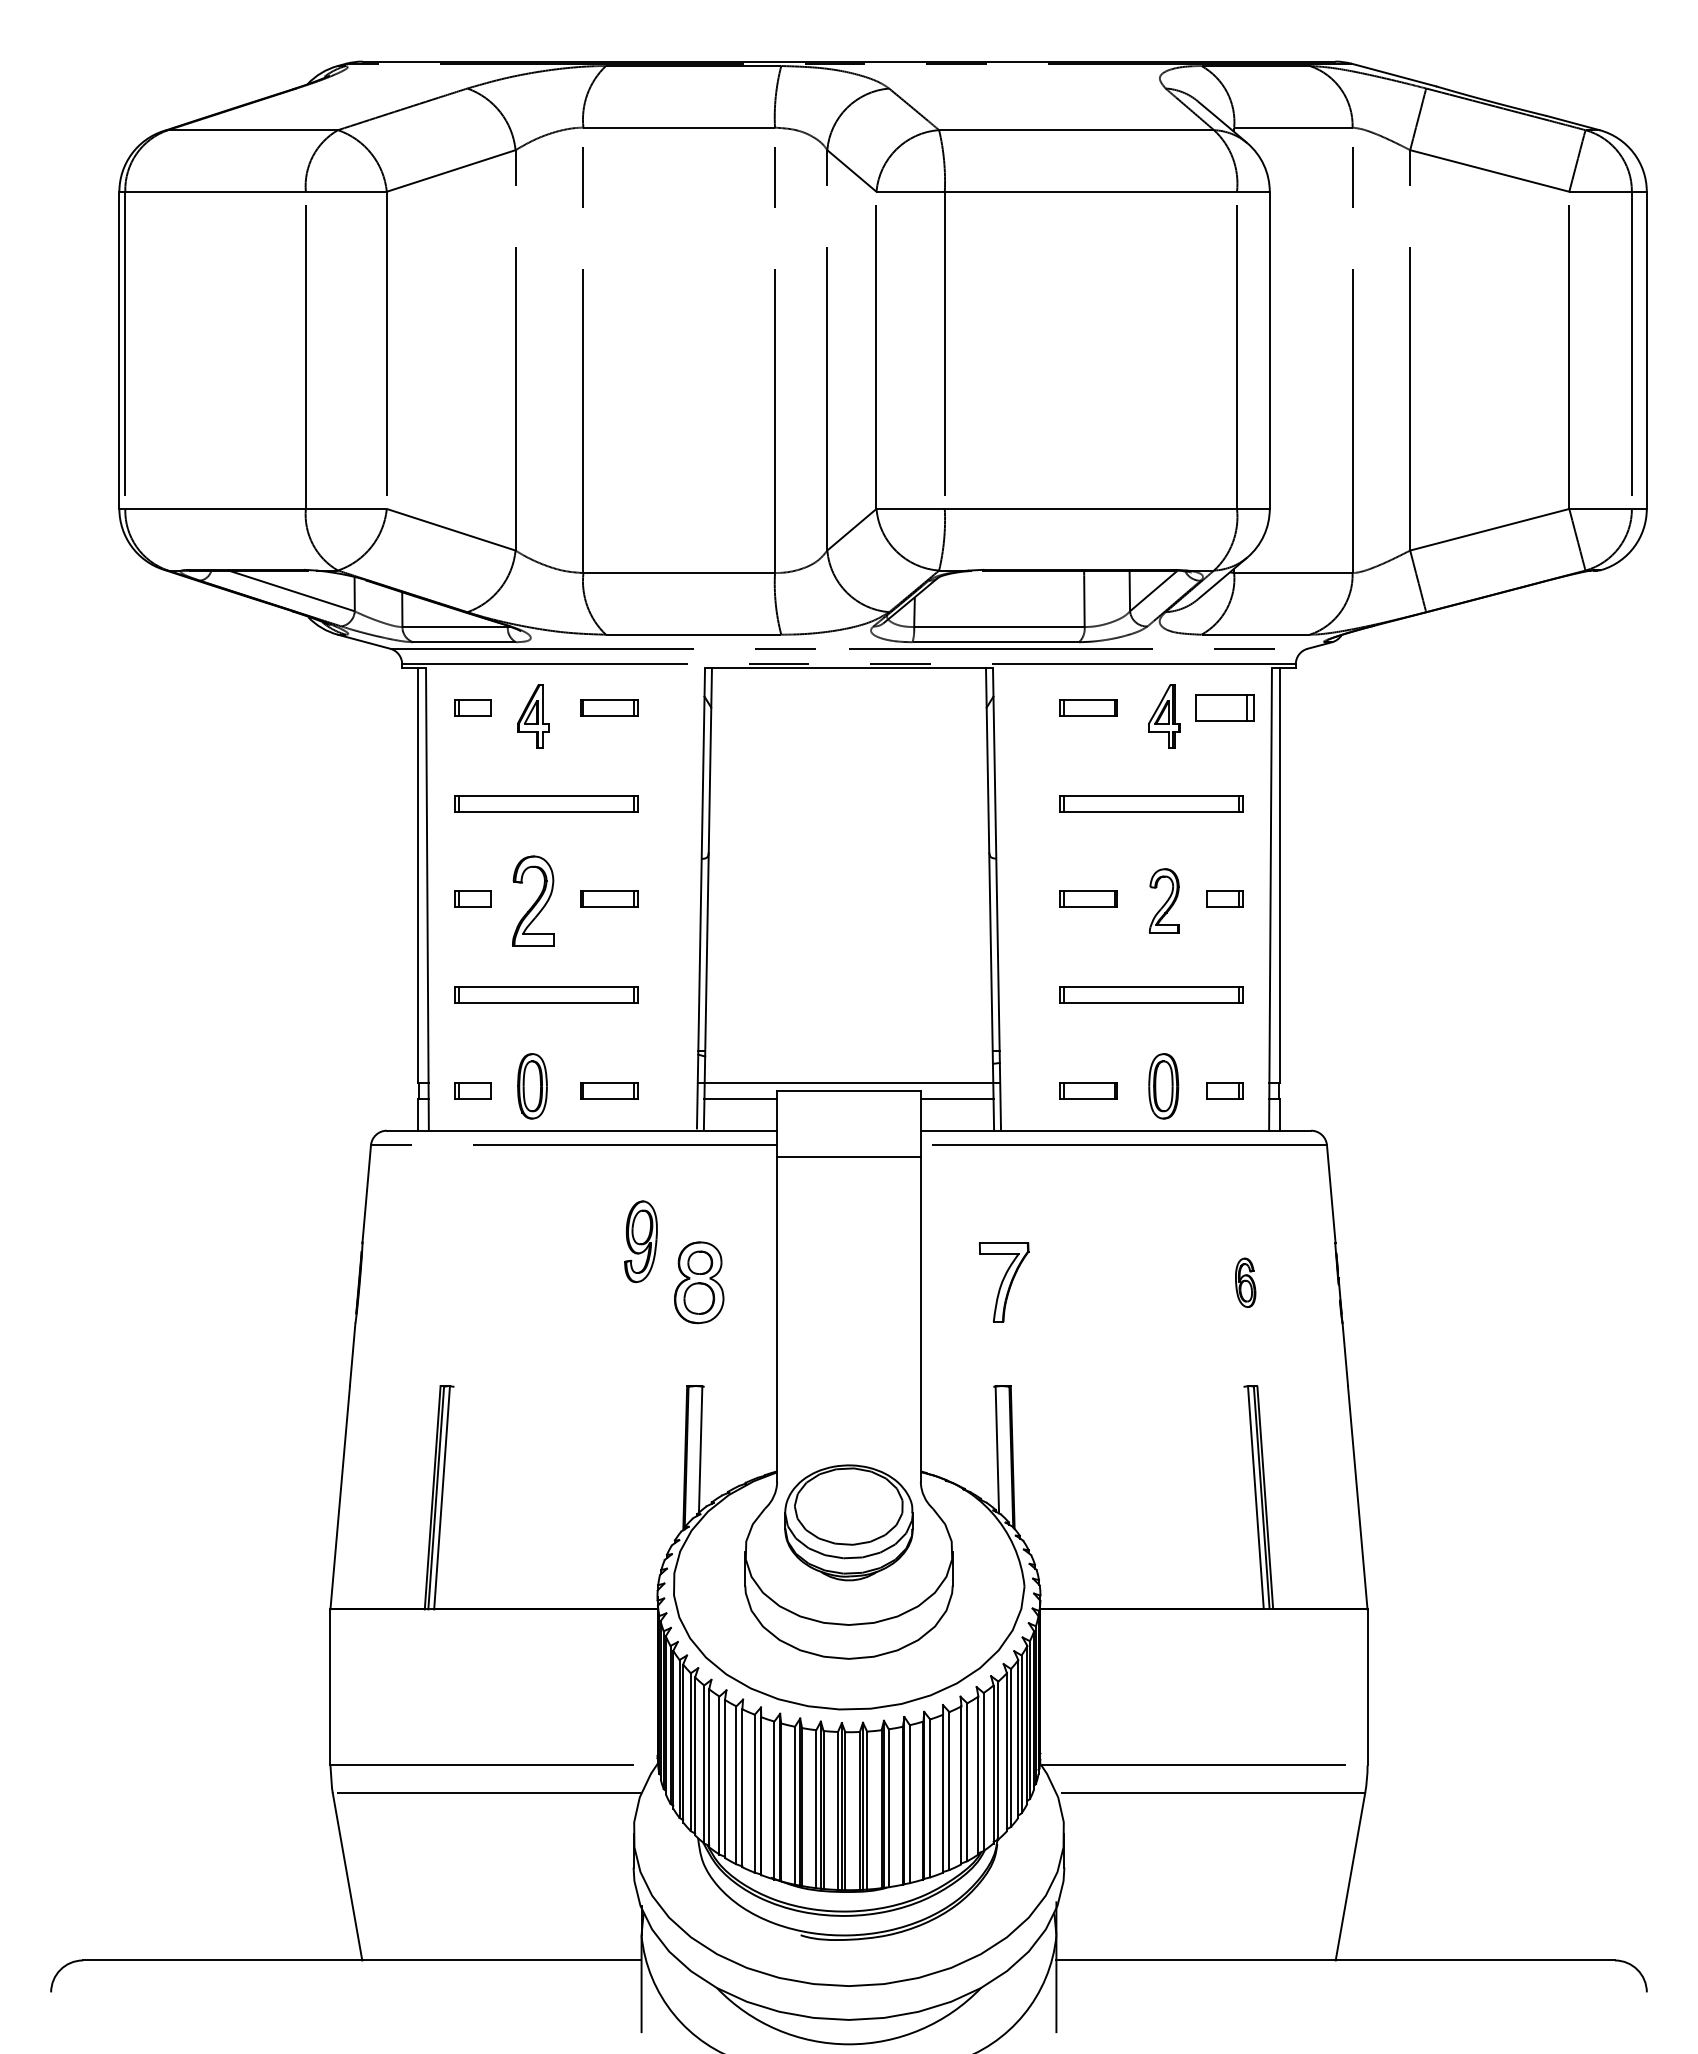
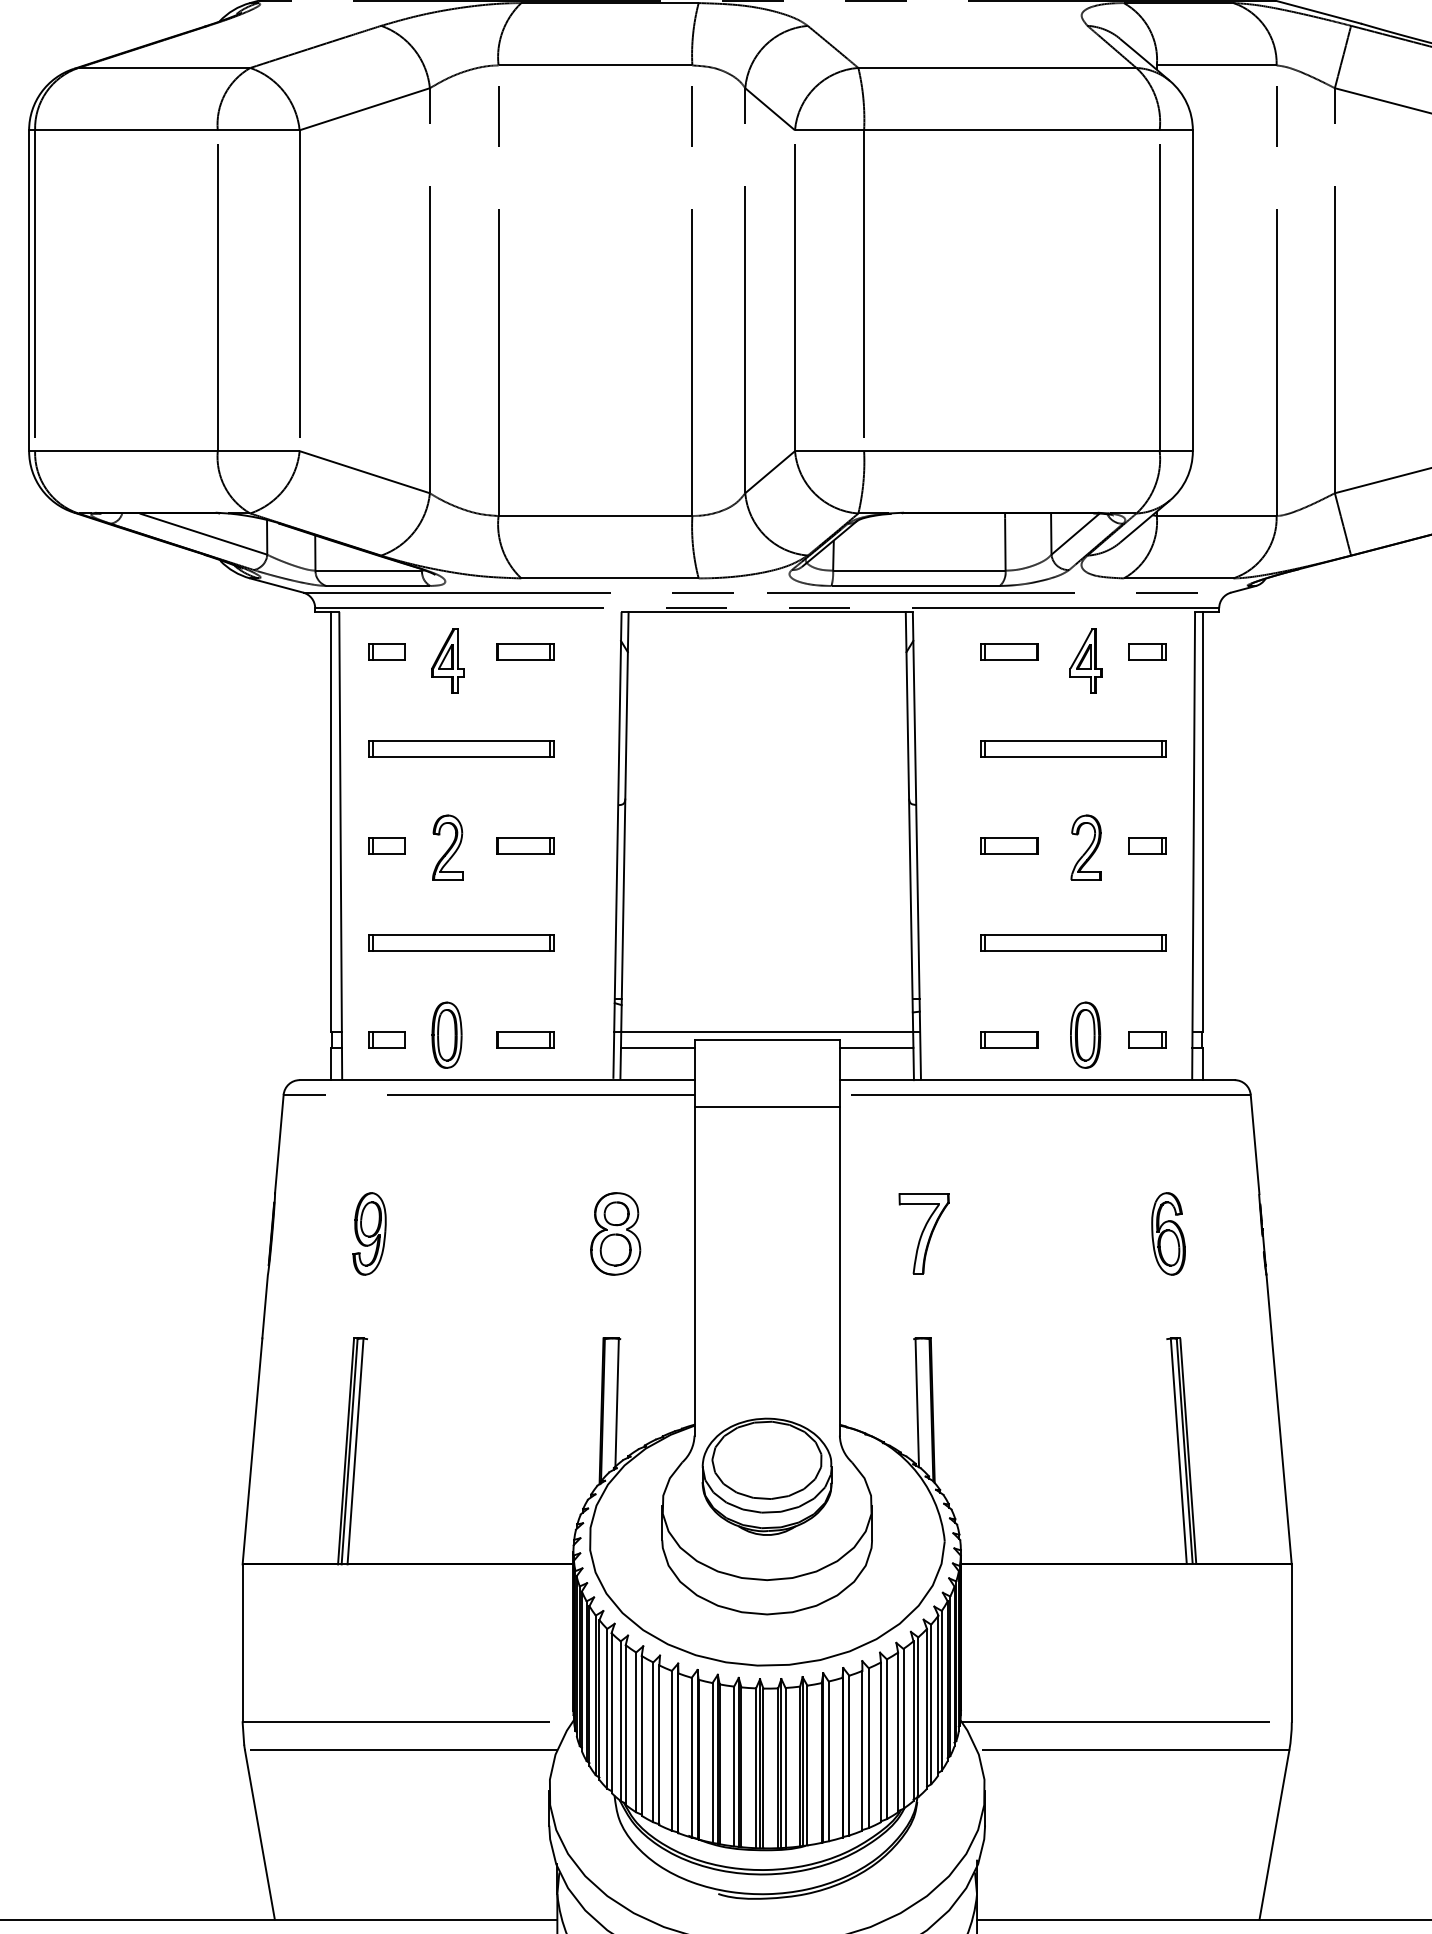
part: (1224, 707) -> (1147, 652), size x0.62
part: (532, 900) -> (447, 847), size x0.71
part: (640, 1241) -> (369, 1233), moved
part: (1245, 1282) -> (1168, 1233), size x1.67

